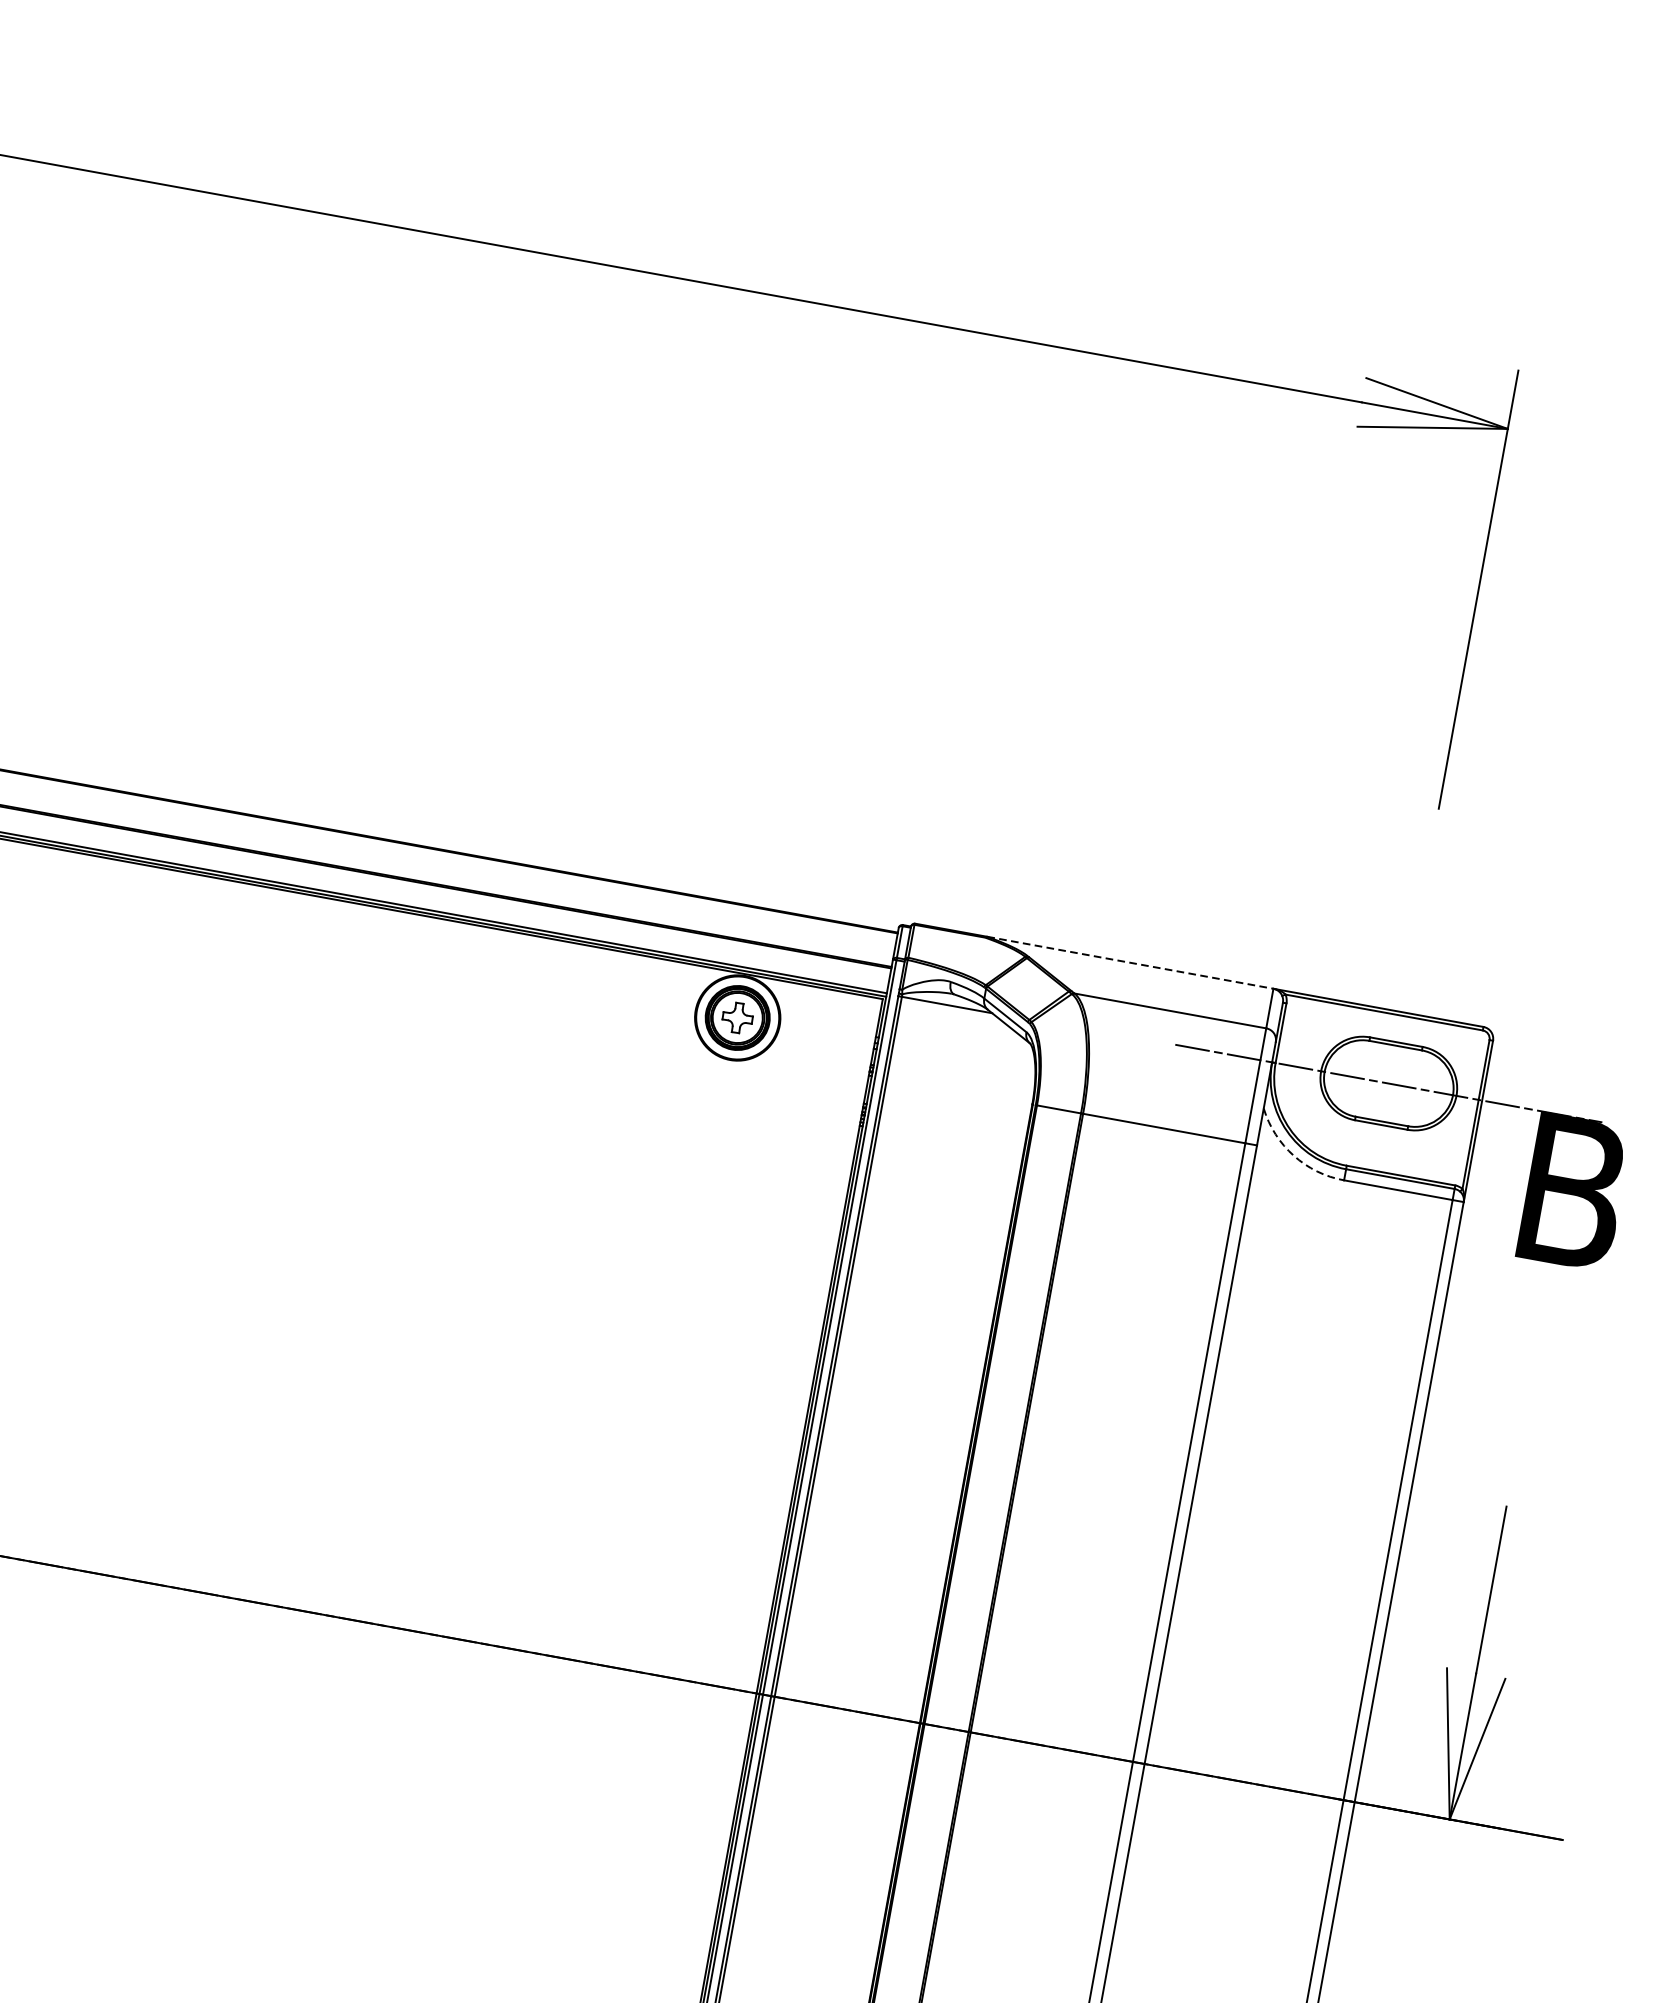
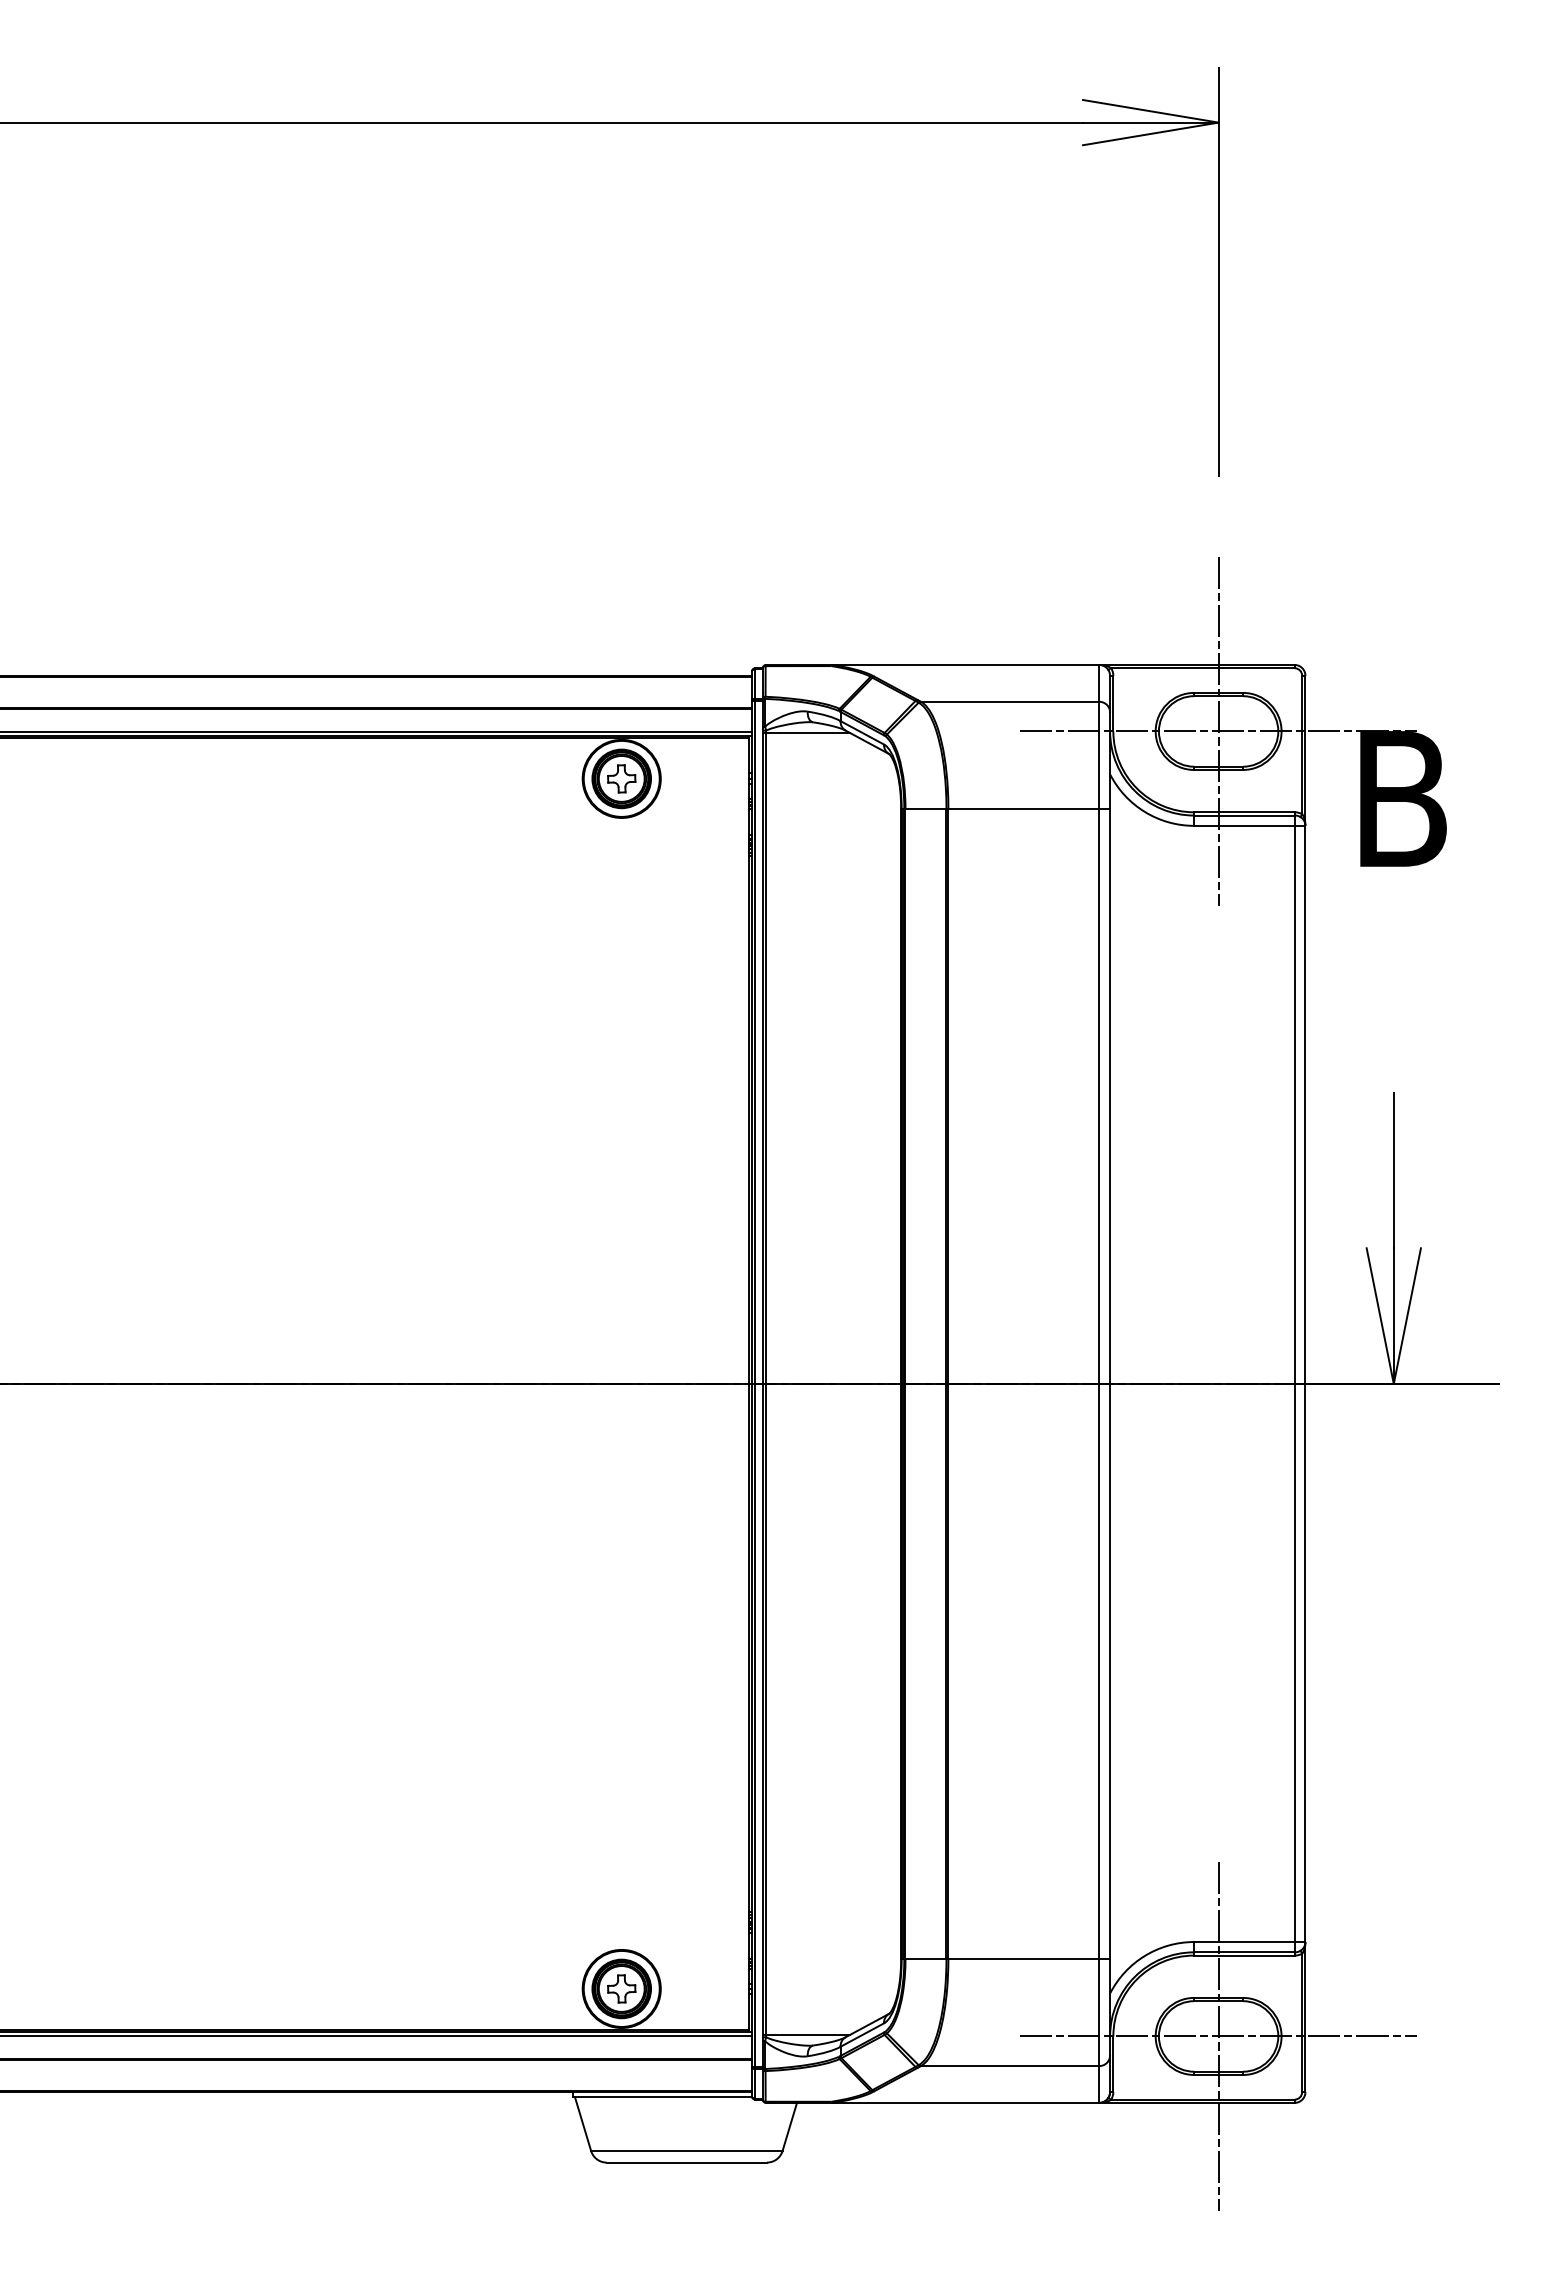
line: (1130, 962) -> (966, 664), dashed -> solid
line: (1388, 1083) -> (1218, 731), added
arc: (1293, 1155) -> (1144, 811), dashed -> solid

